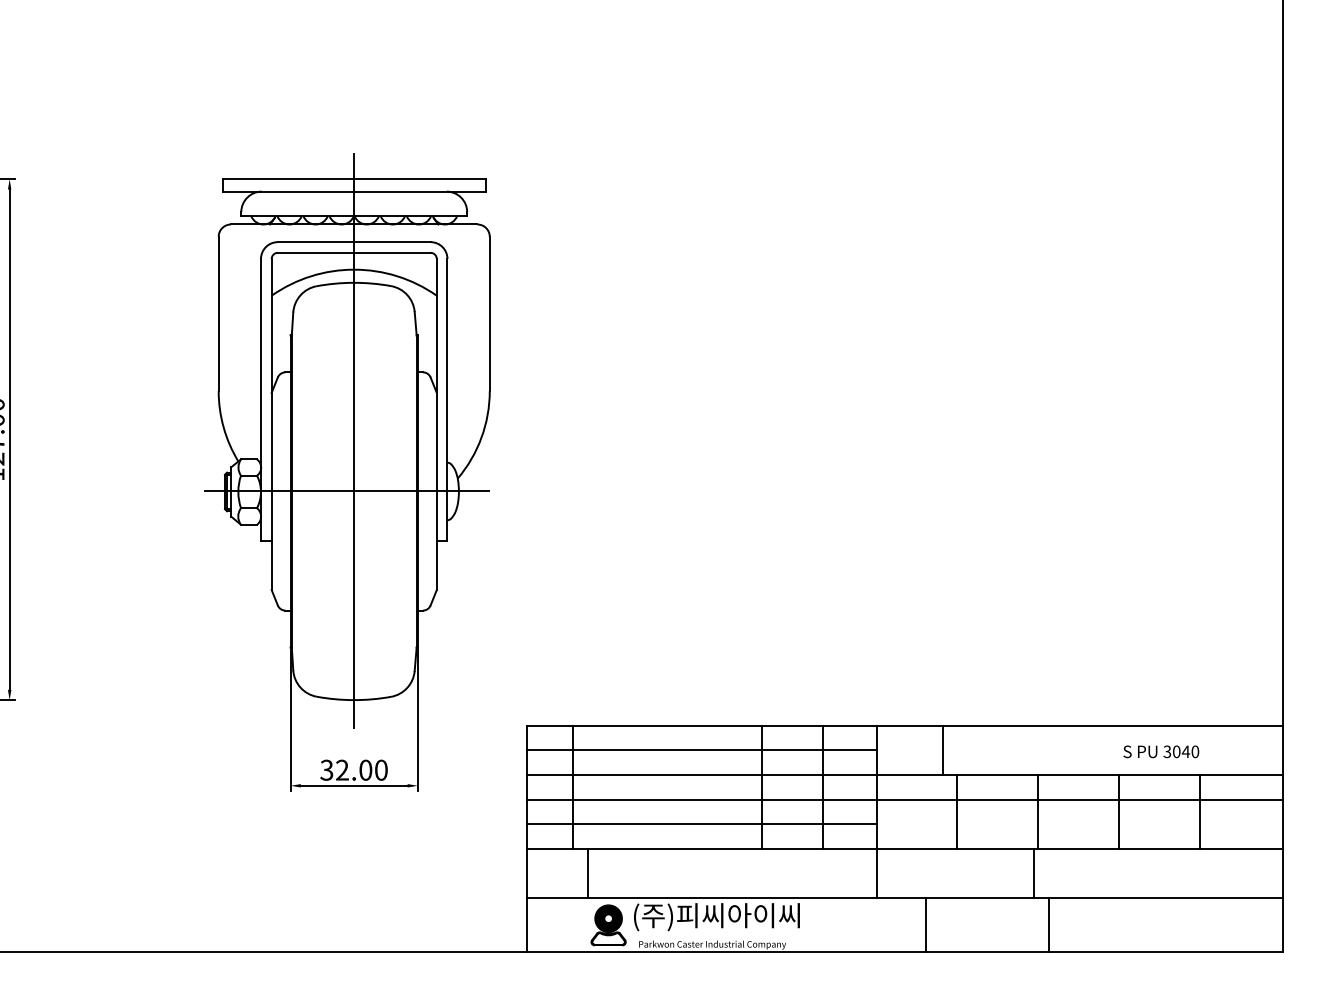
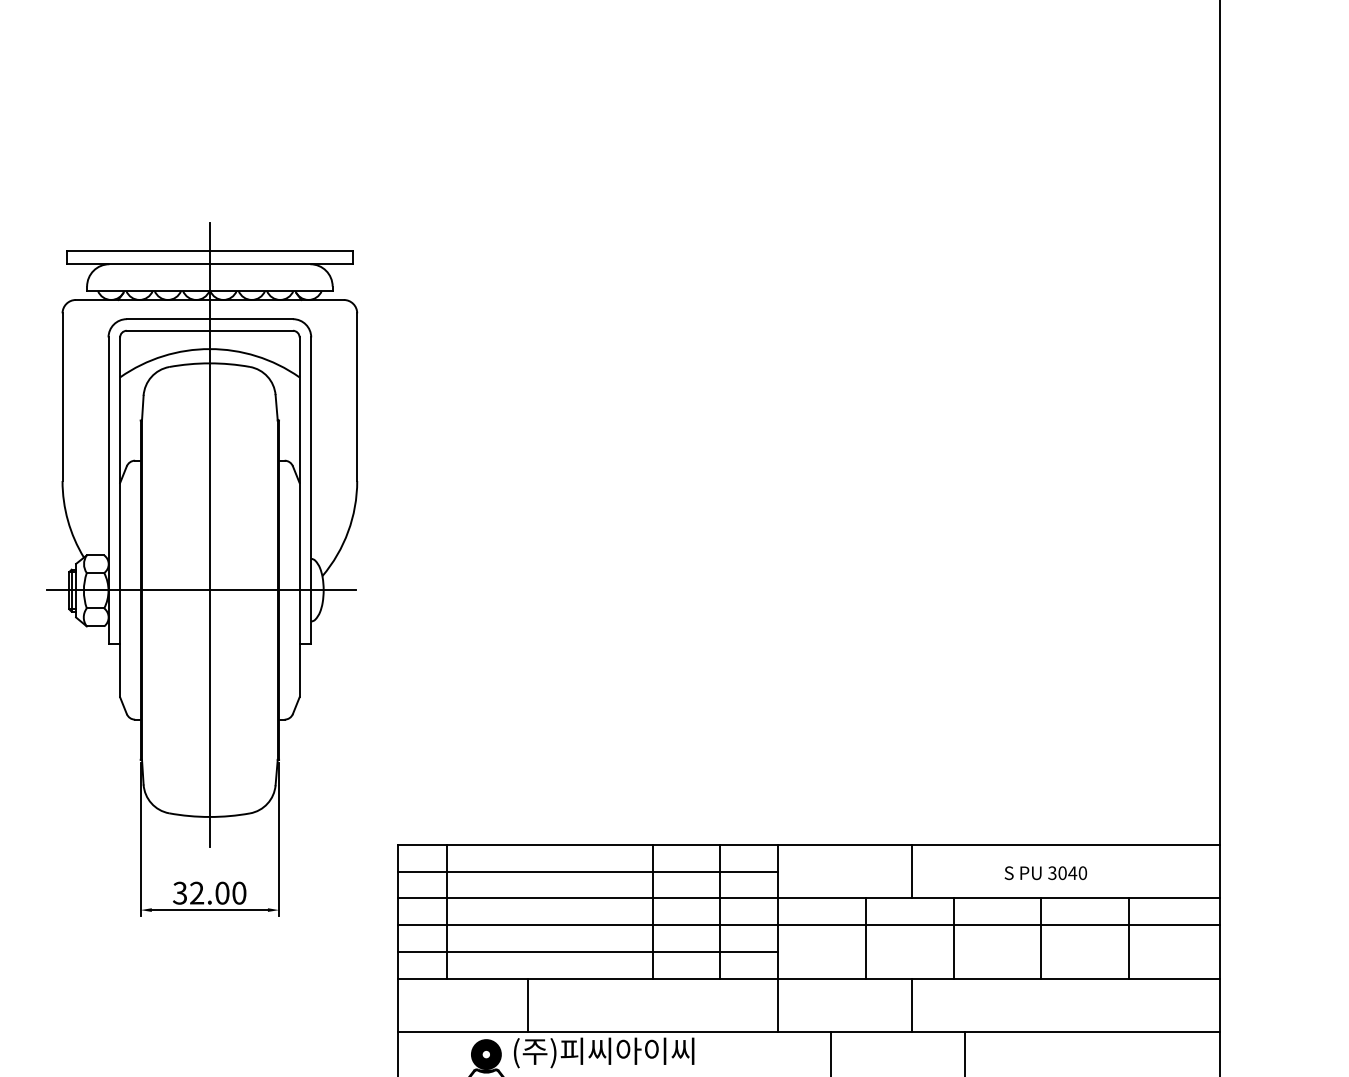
line: (942, 749) -> (911, 870), moved
text: (1161, 751) -> (1046, 872), moved
line: (588, 873) -> (527, 1005), moved
line: (1033, 873) -> (911, 1005), moved

